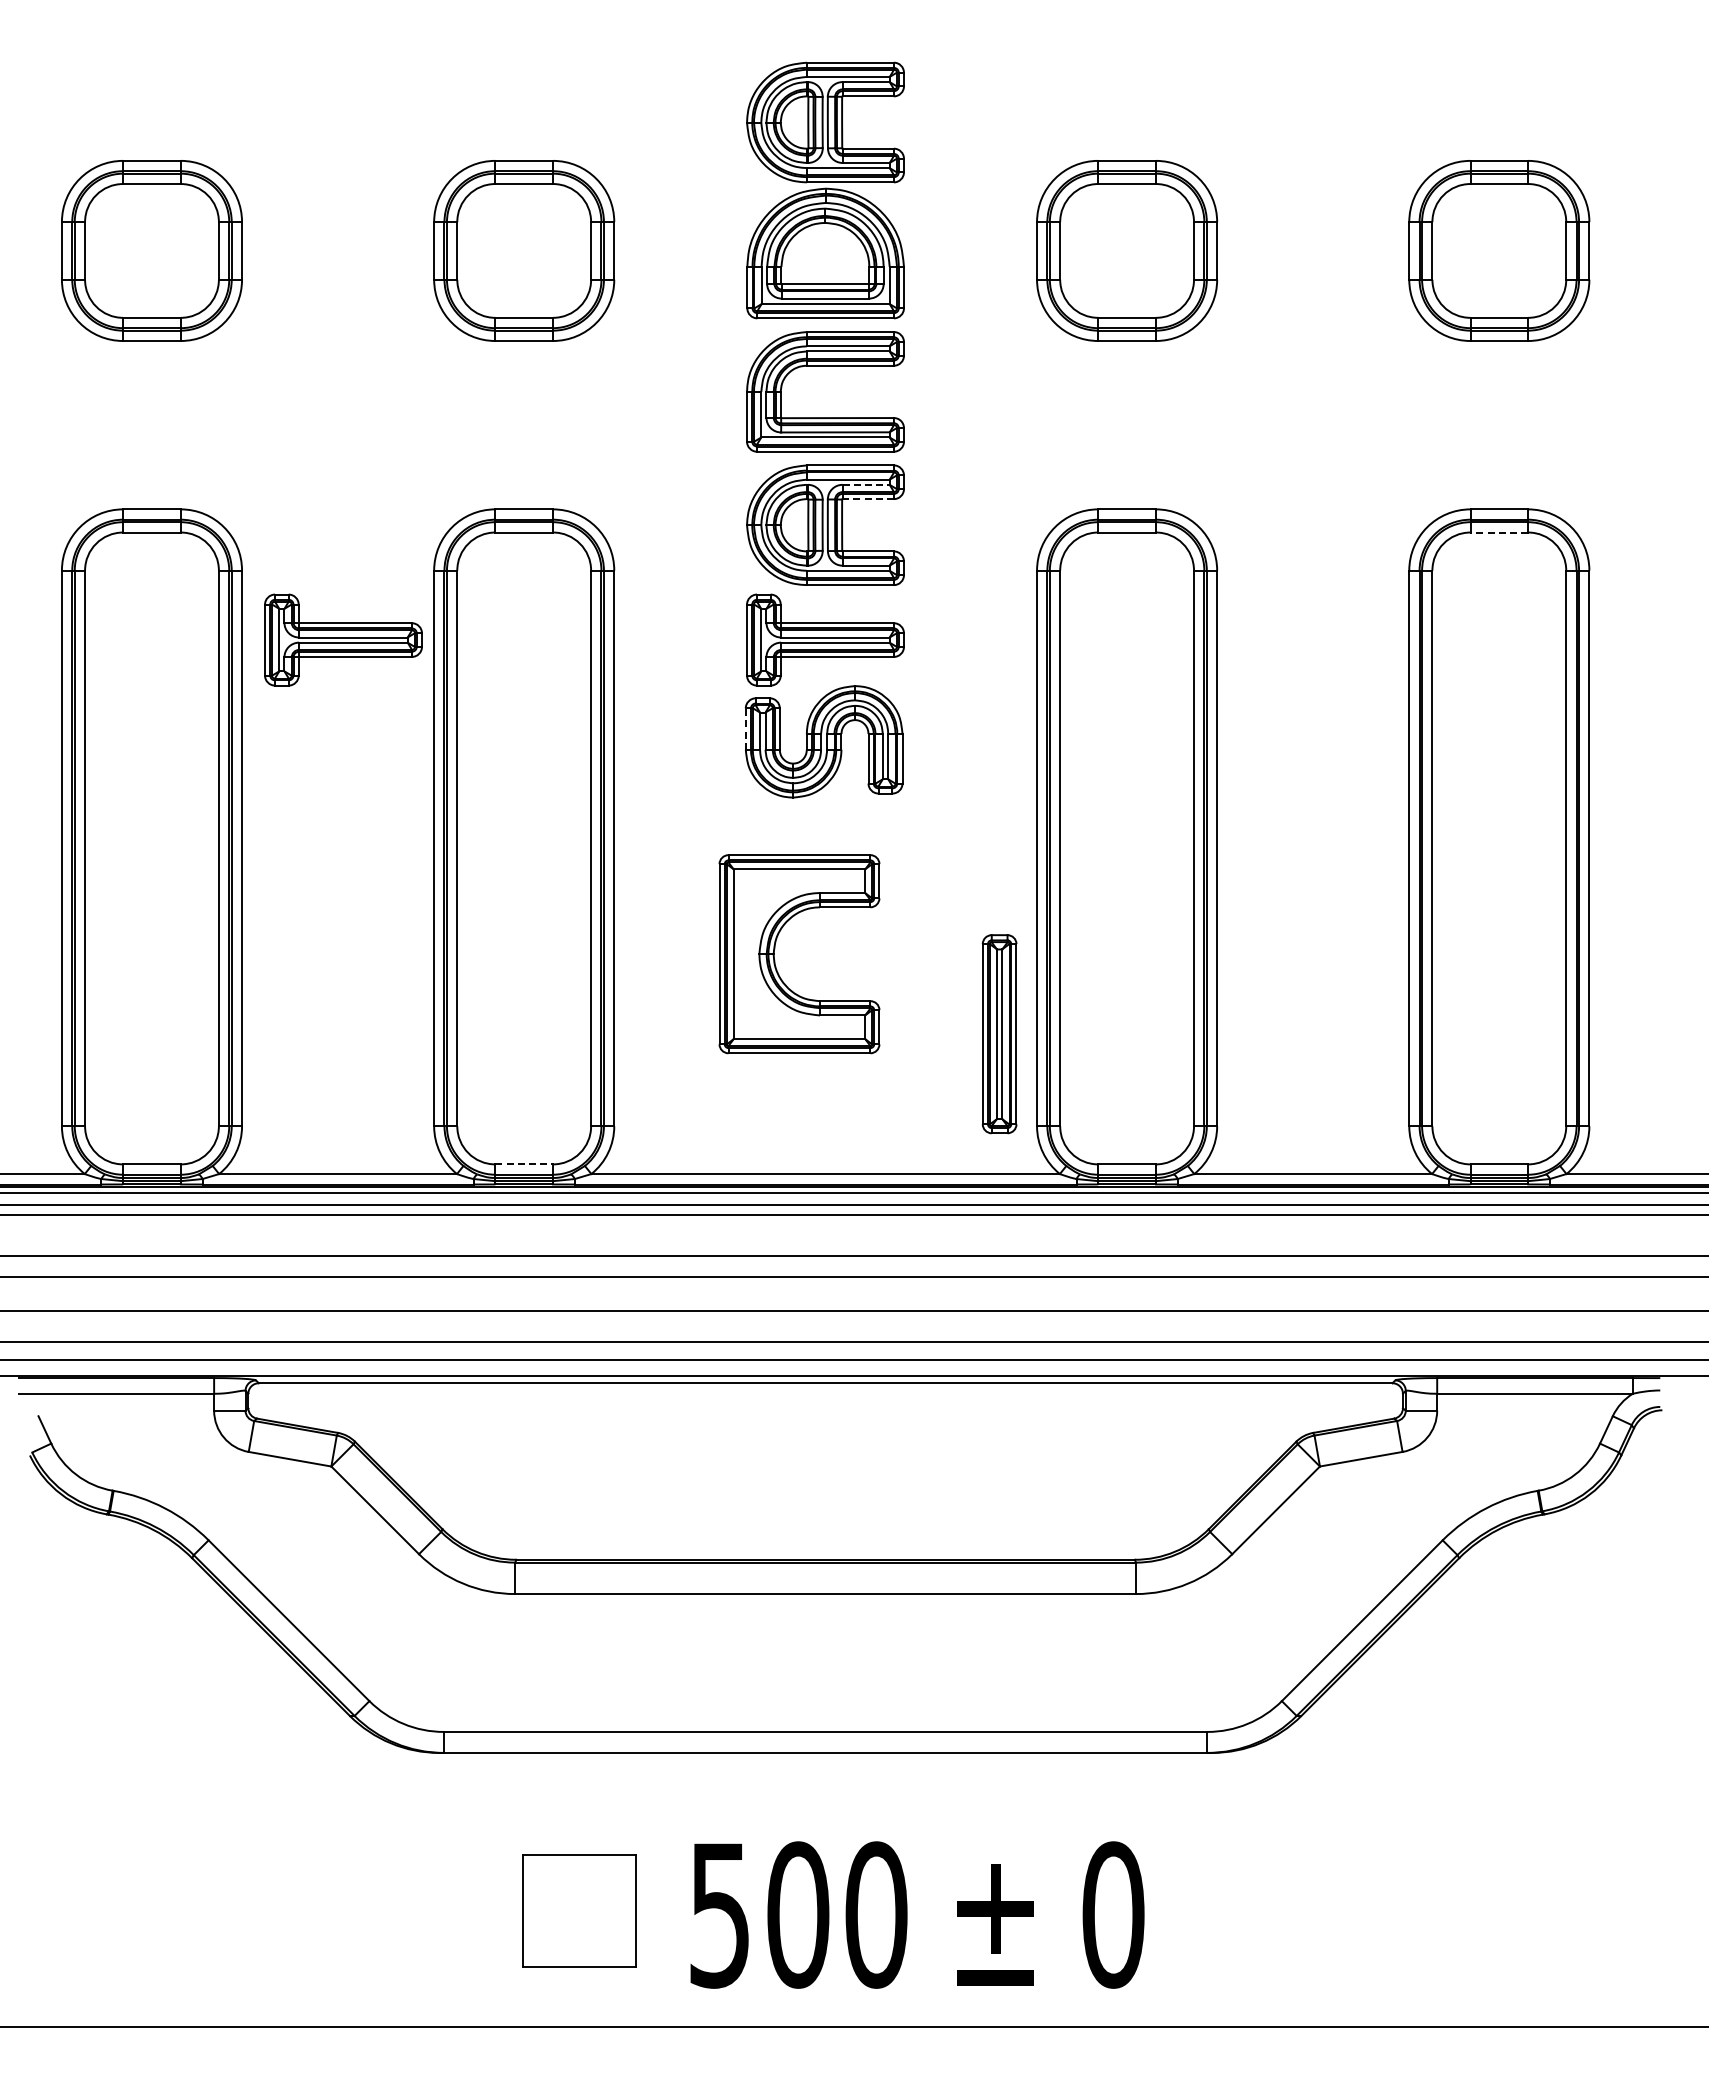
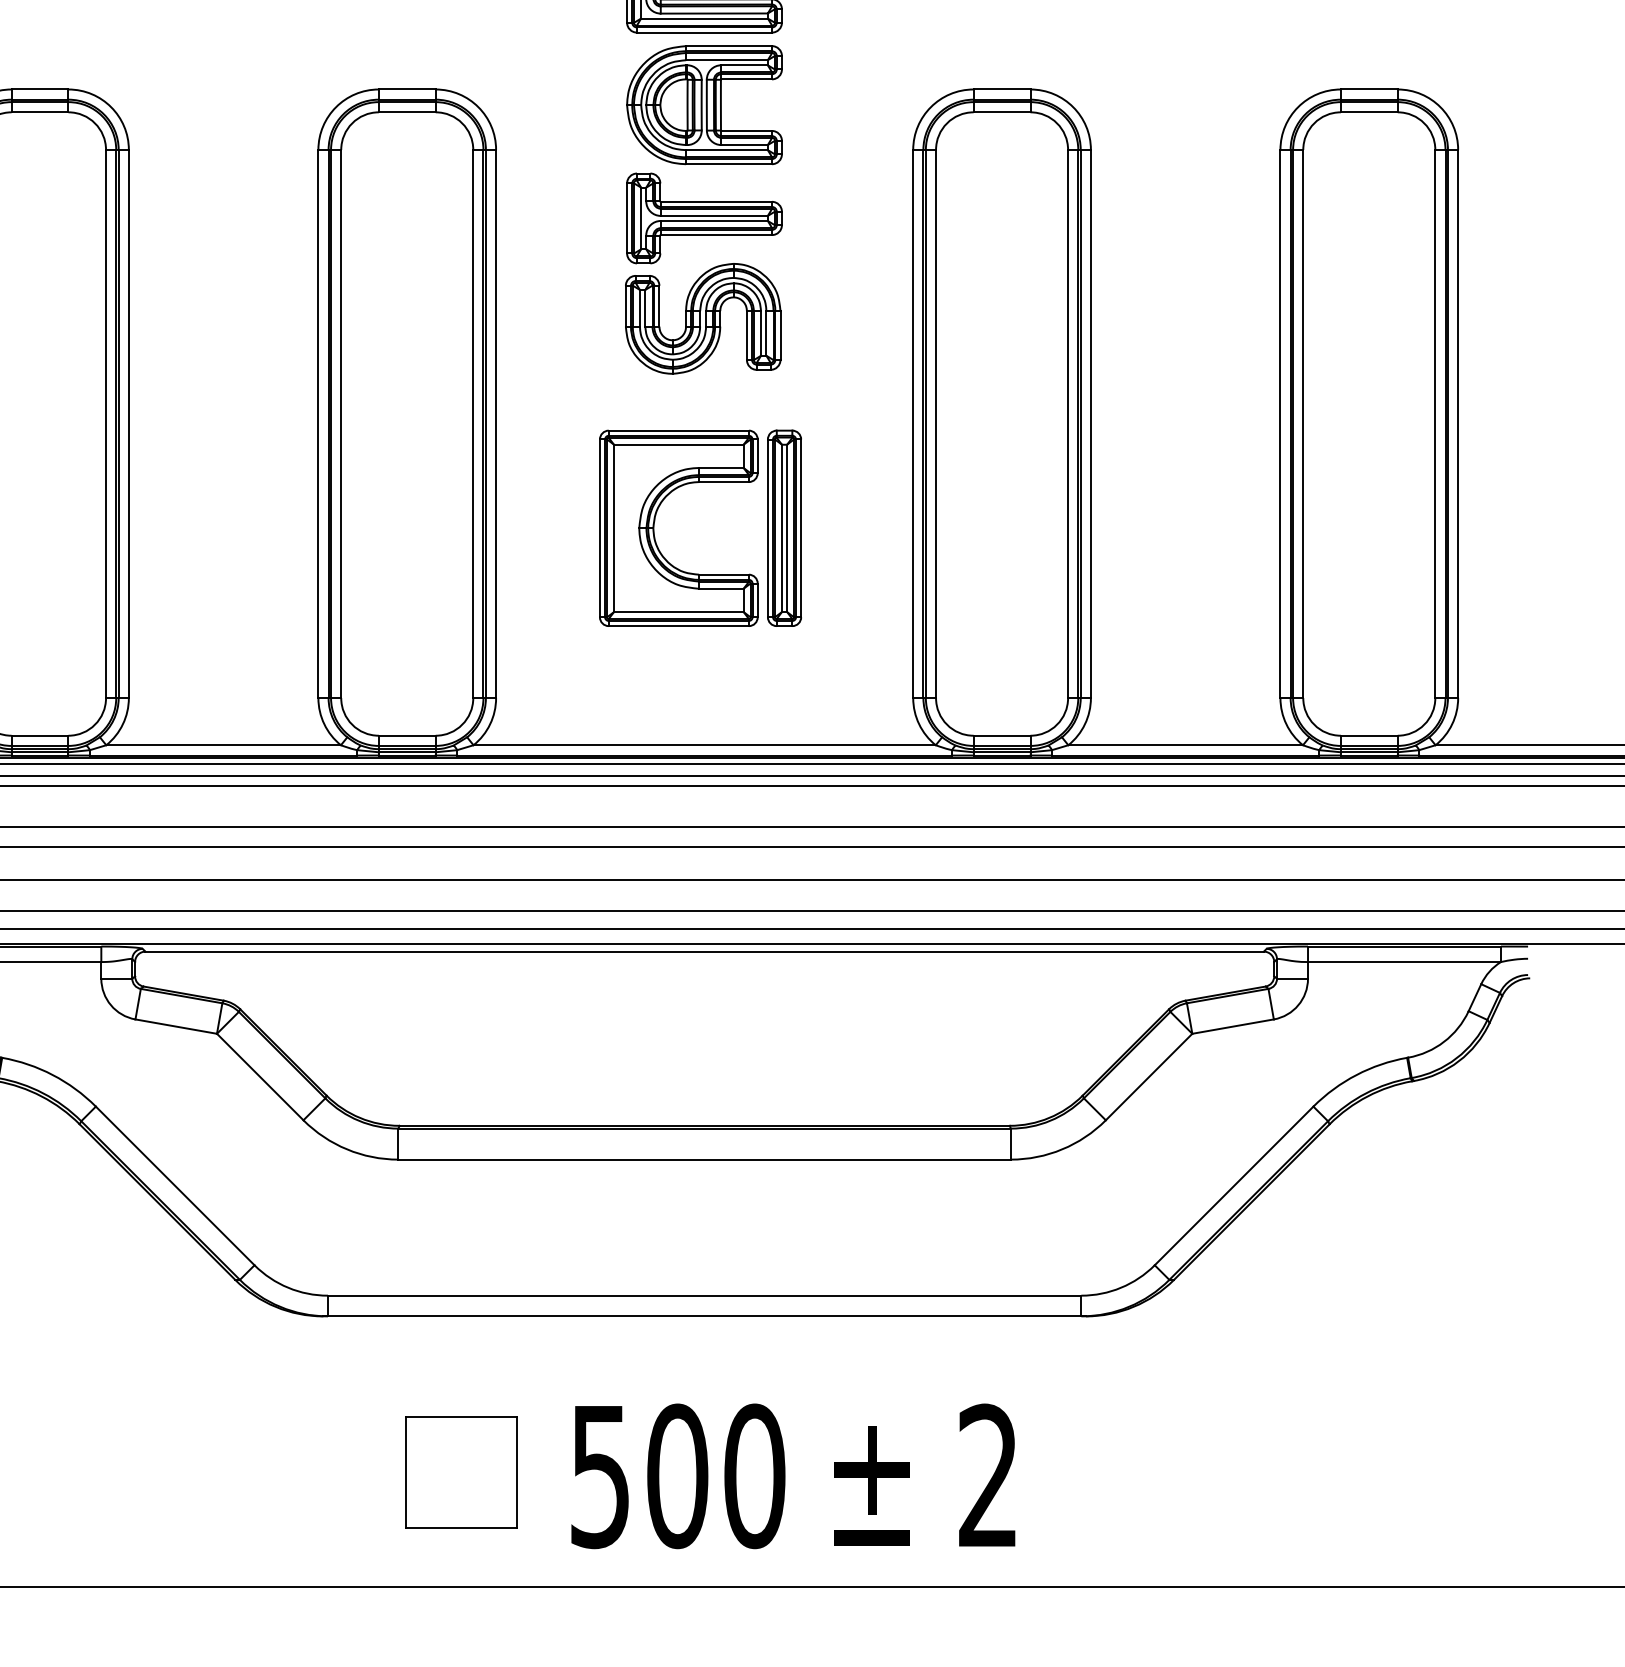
line: (866, 484) -> (744, 64), dashed -> solid
line: (868, 499) -> (746, 79), dashed -> solid
line: (1499, 532) -> (1369, 112), dashed -> solid
part: (343, 639) -> (228, 217), removed
line: (745, 729) -> (625, 306), dashed -> solid
part: (999, 1034) -> (784, 528), moved
line: (524, 1164) -> (407, 735), dashed -> solid
text: (1113, 1914) -> (988, 1475), 0 -> 2

